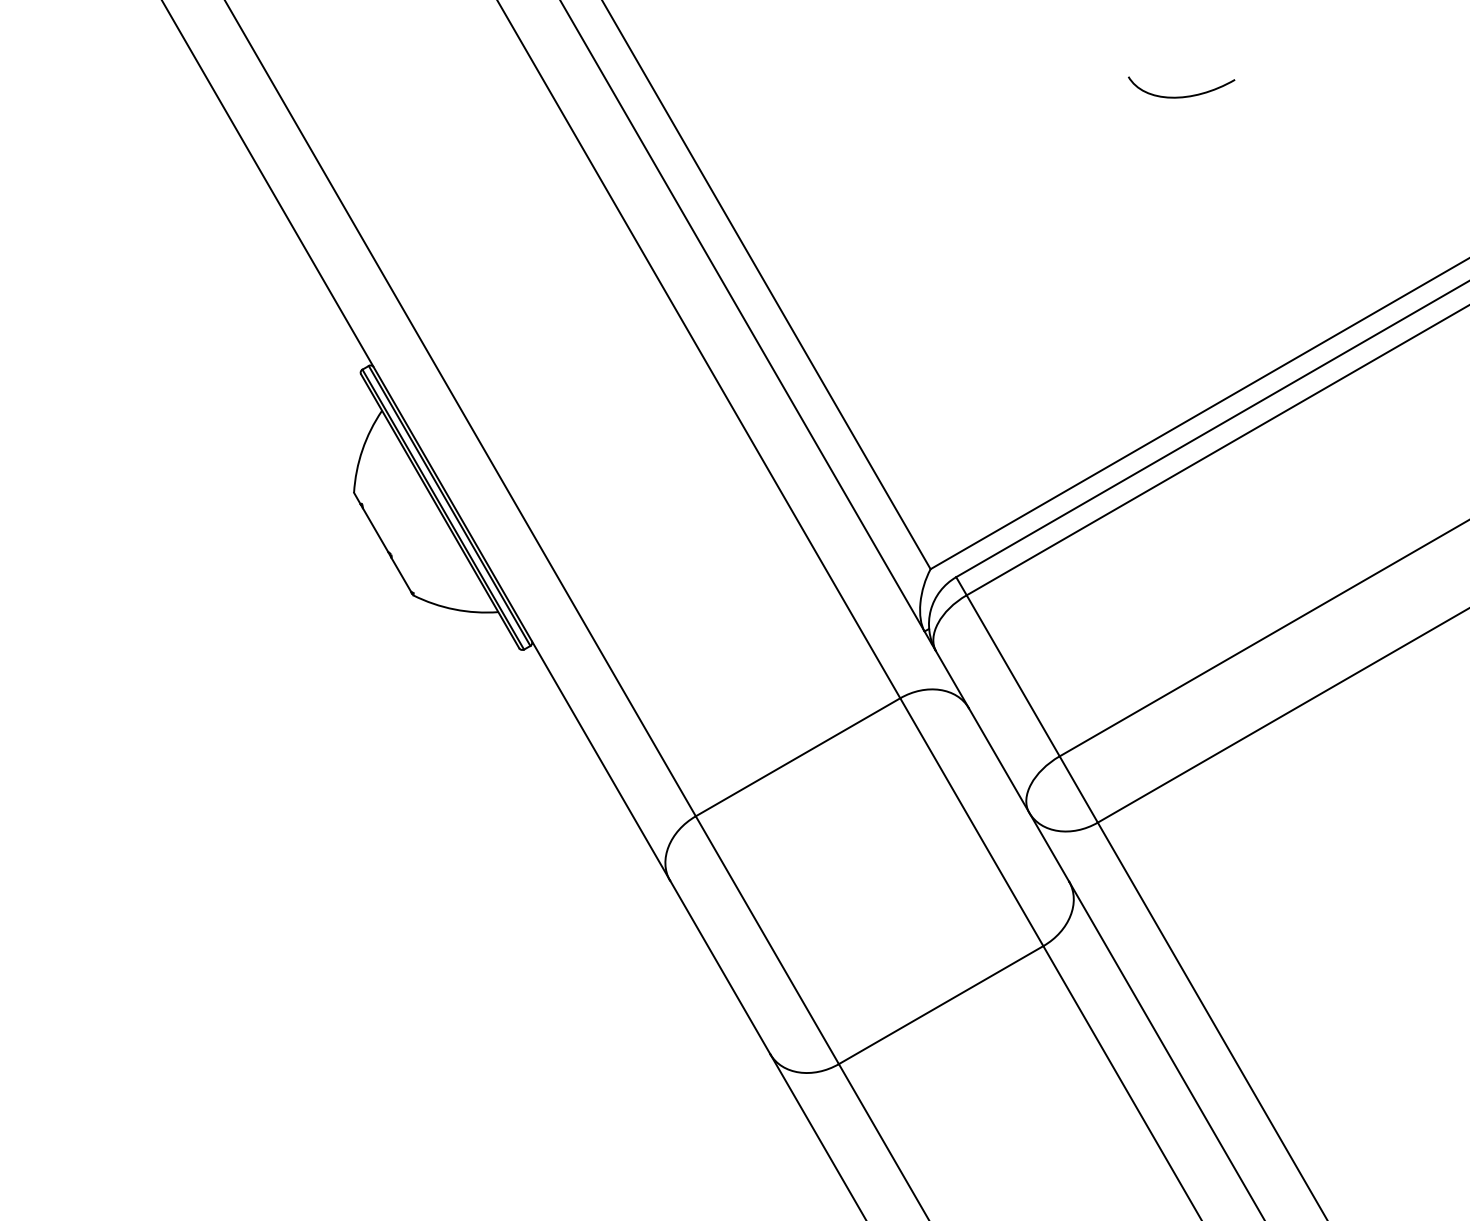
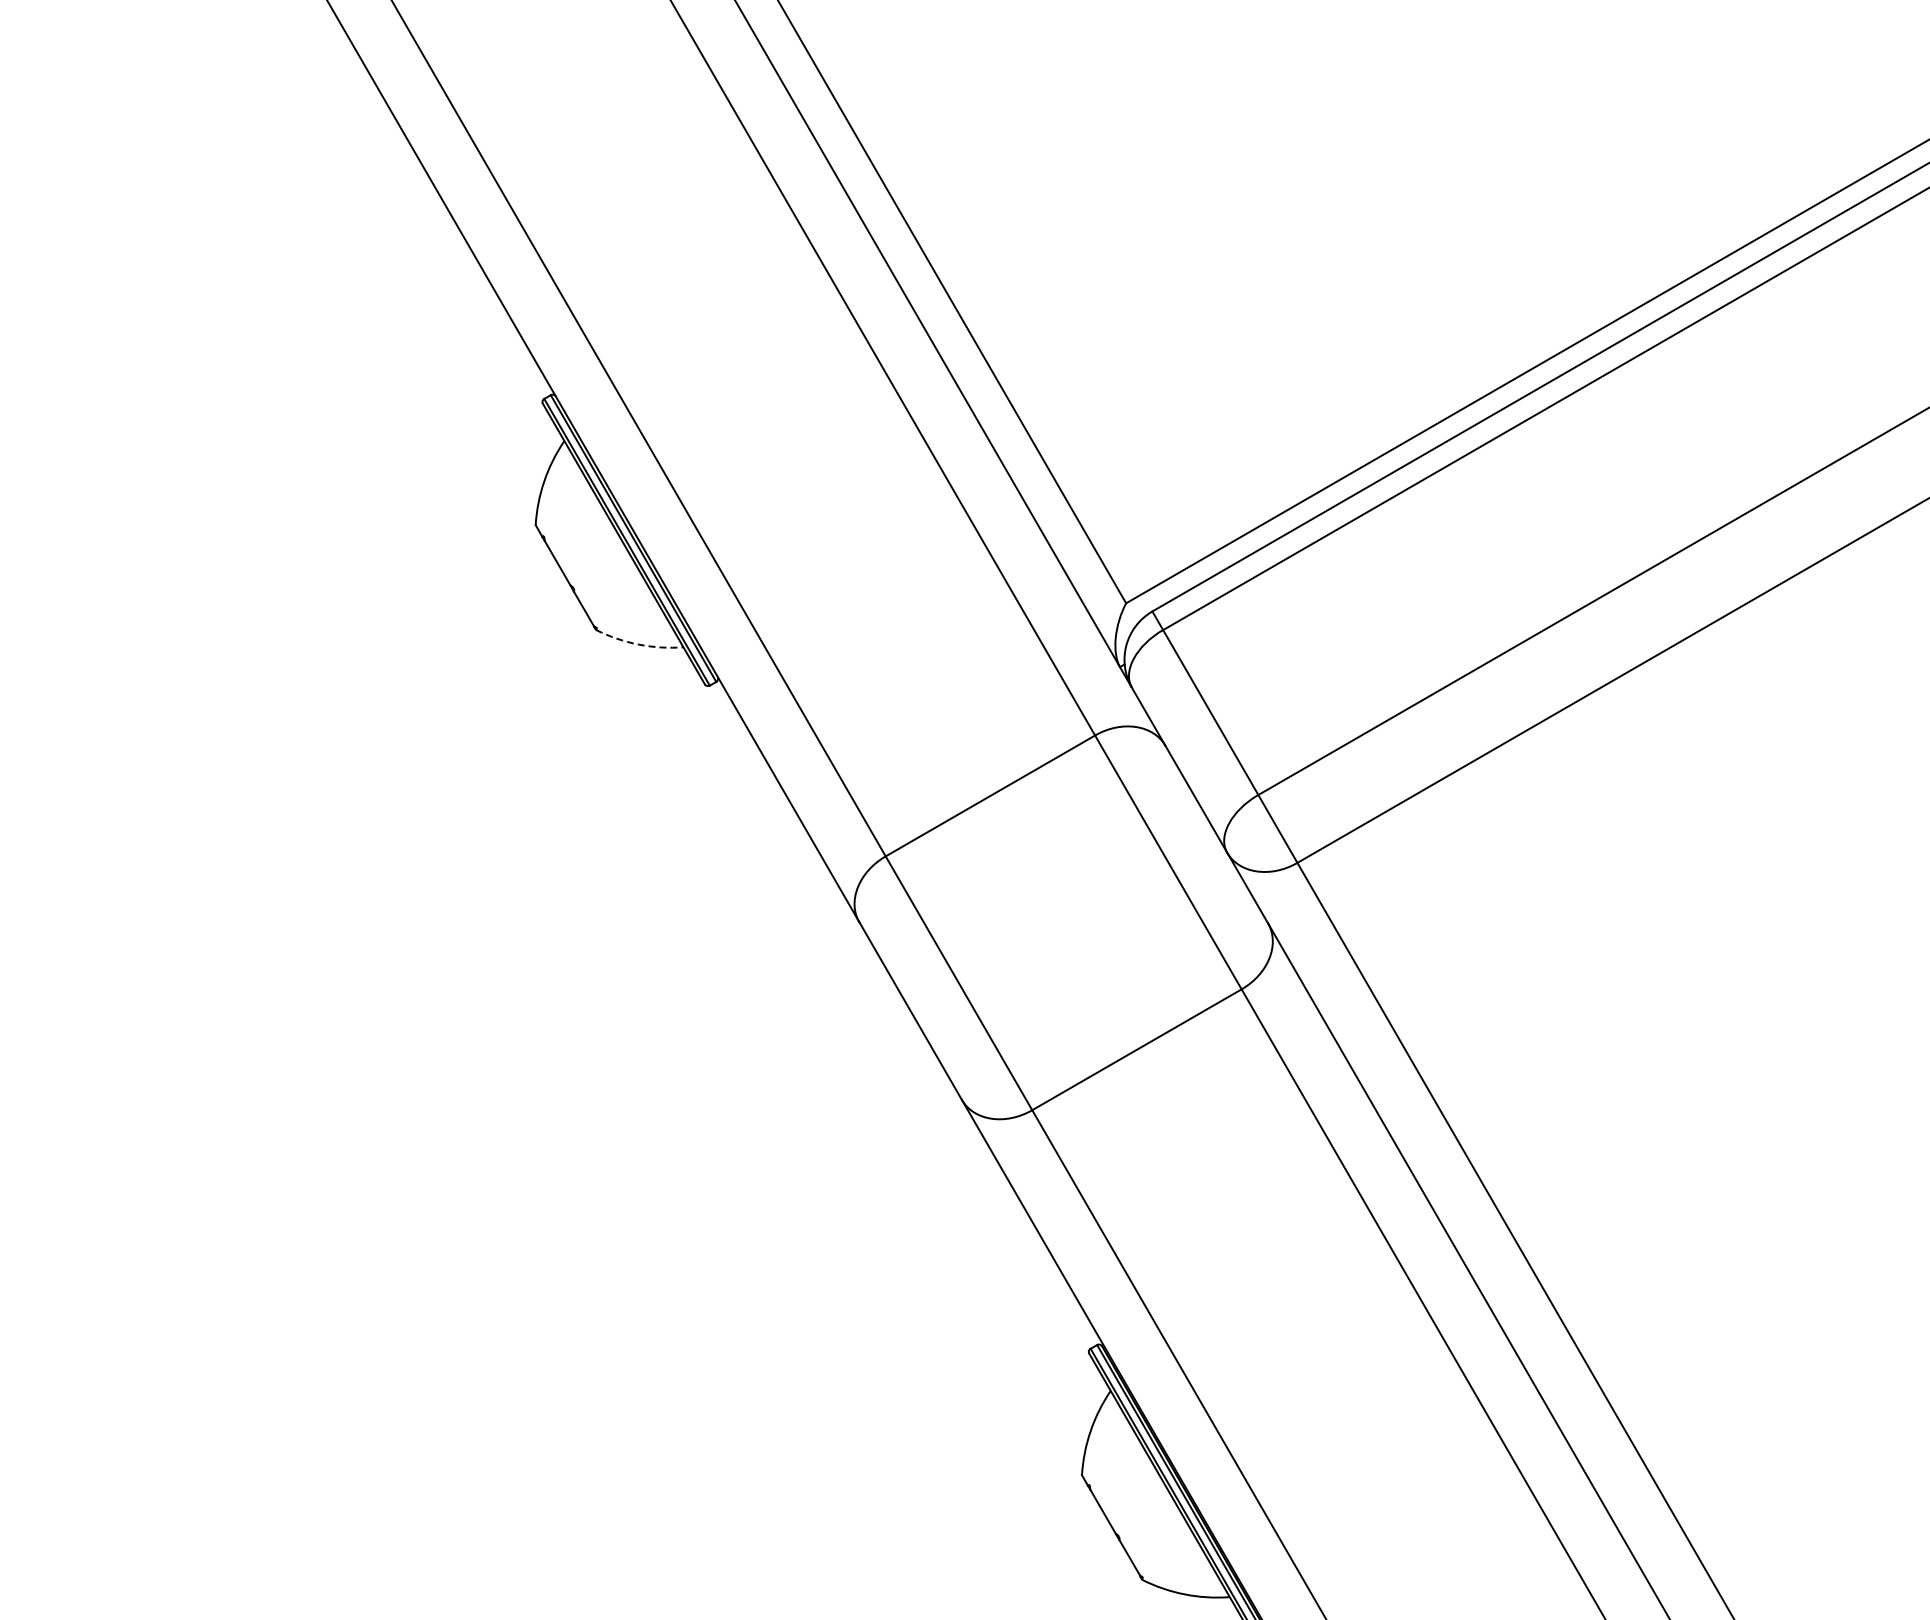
curve: (1184, 95) -> (1386, 118), removed
arc: (454, 609) -> (638, 644), solid -> dashed

